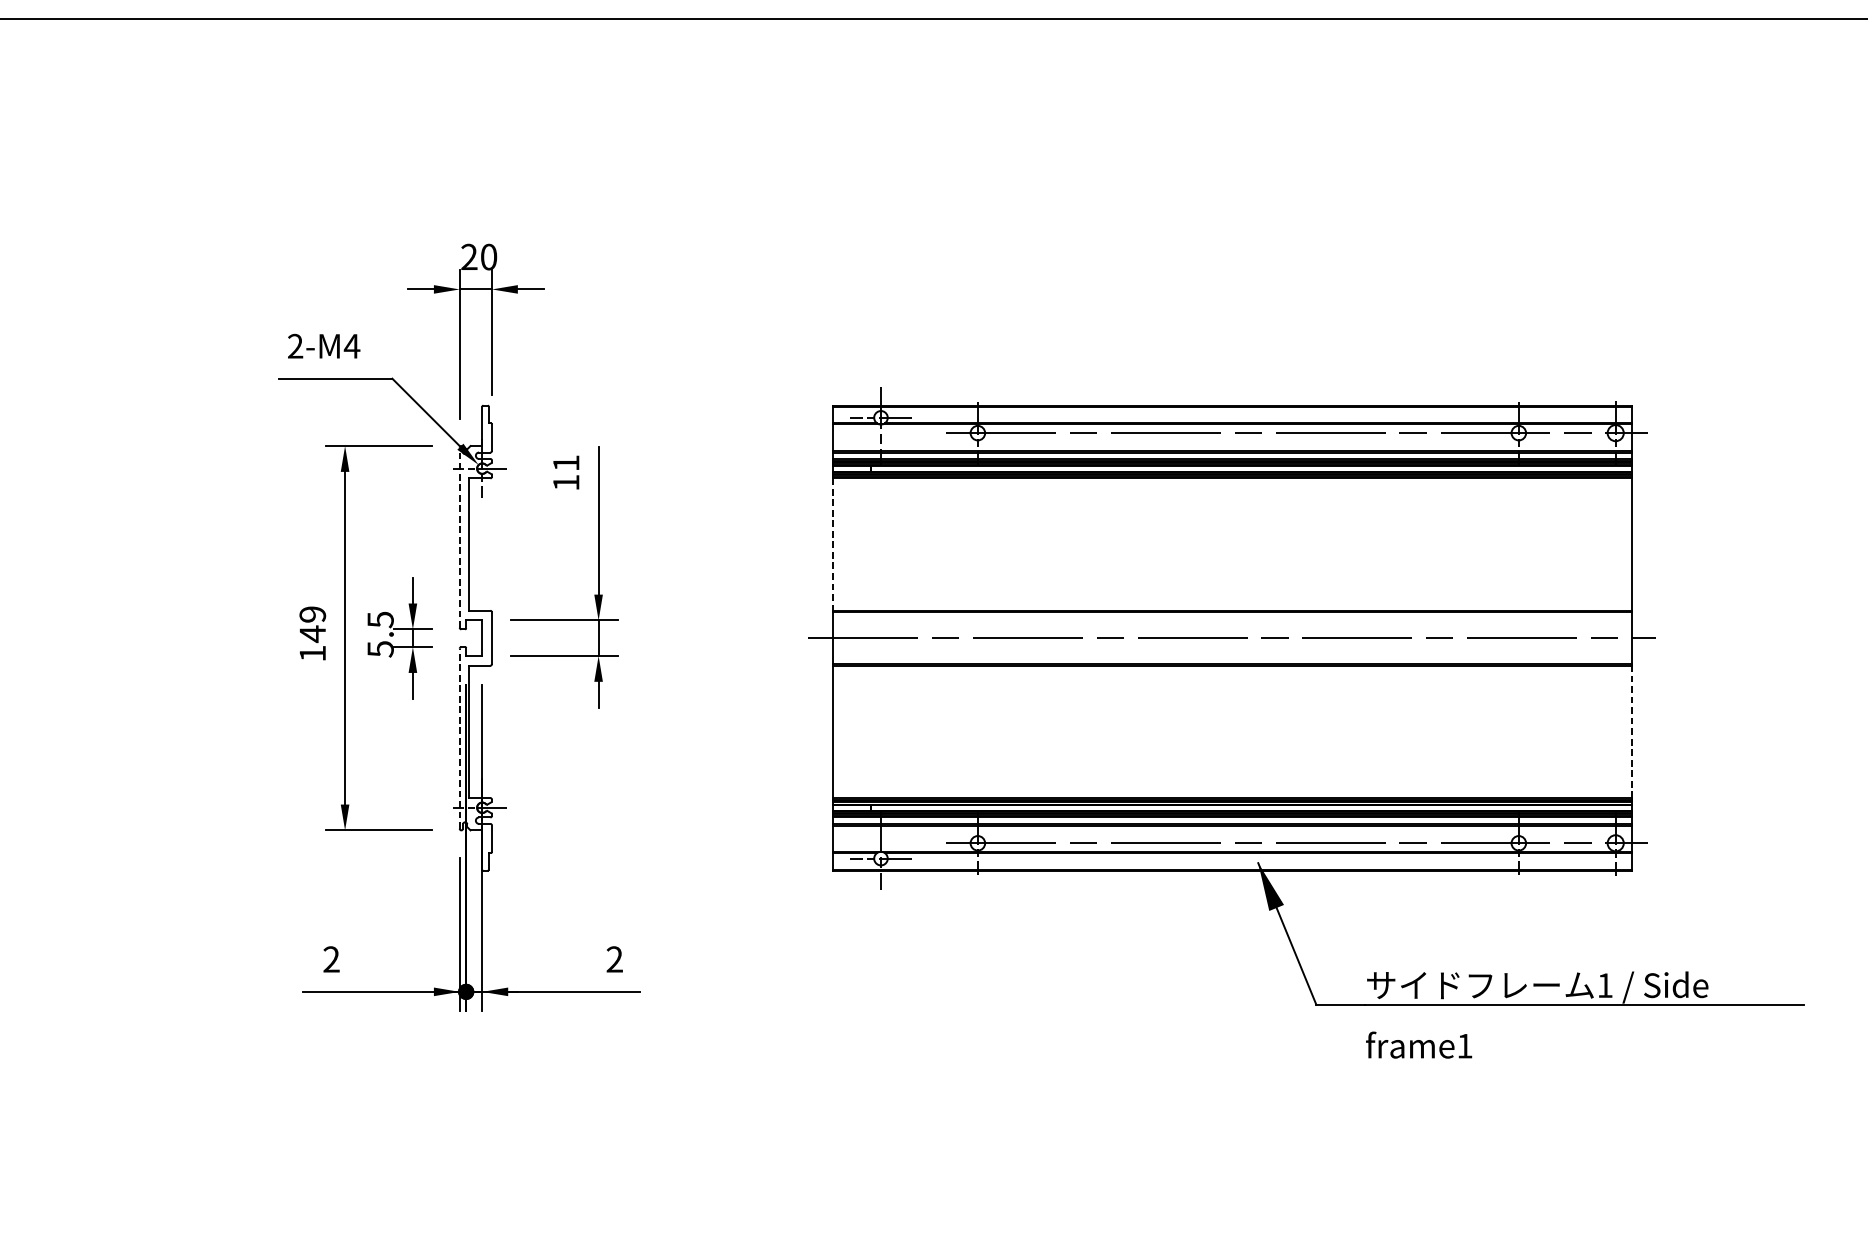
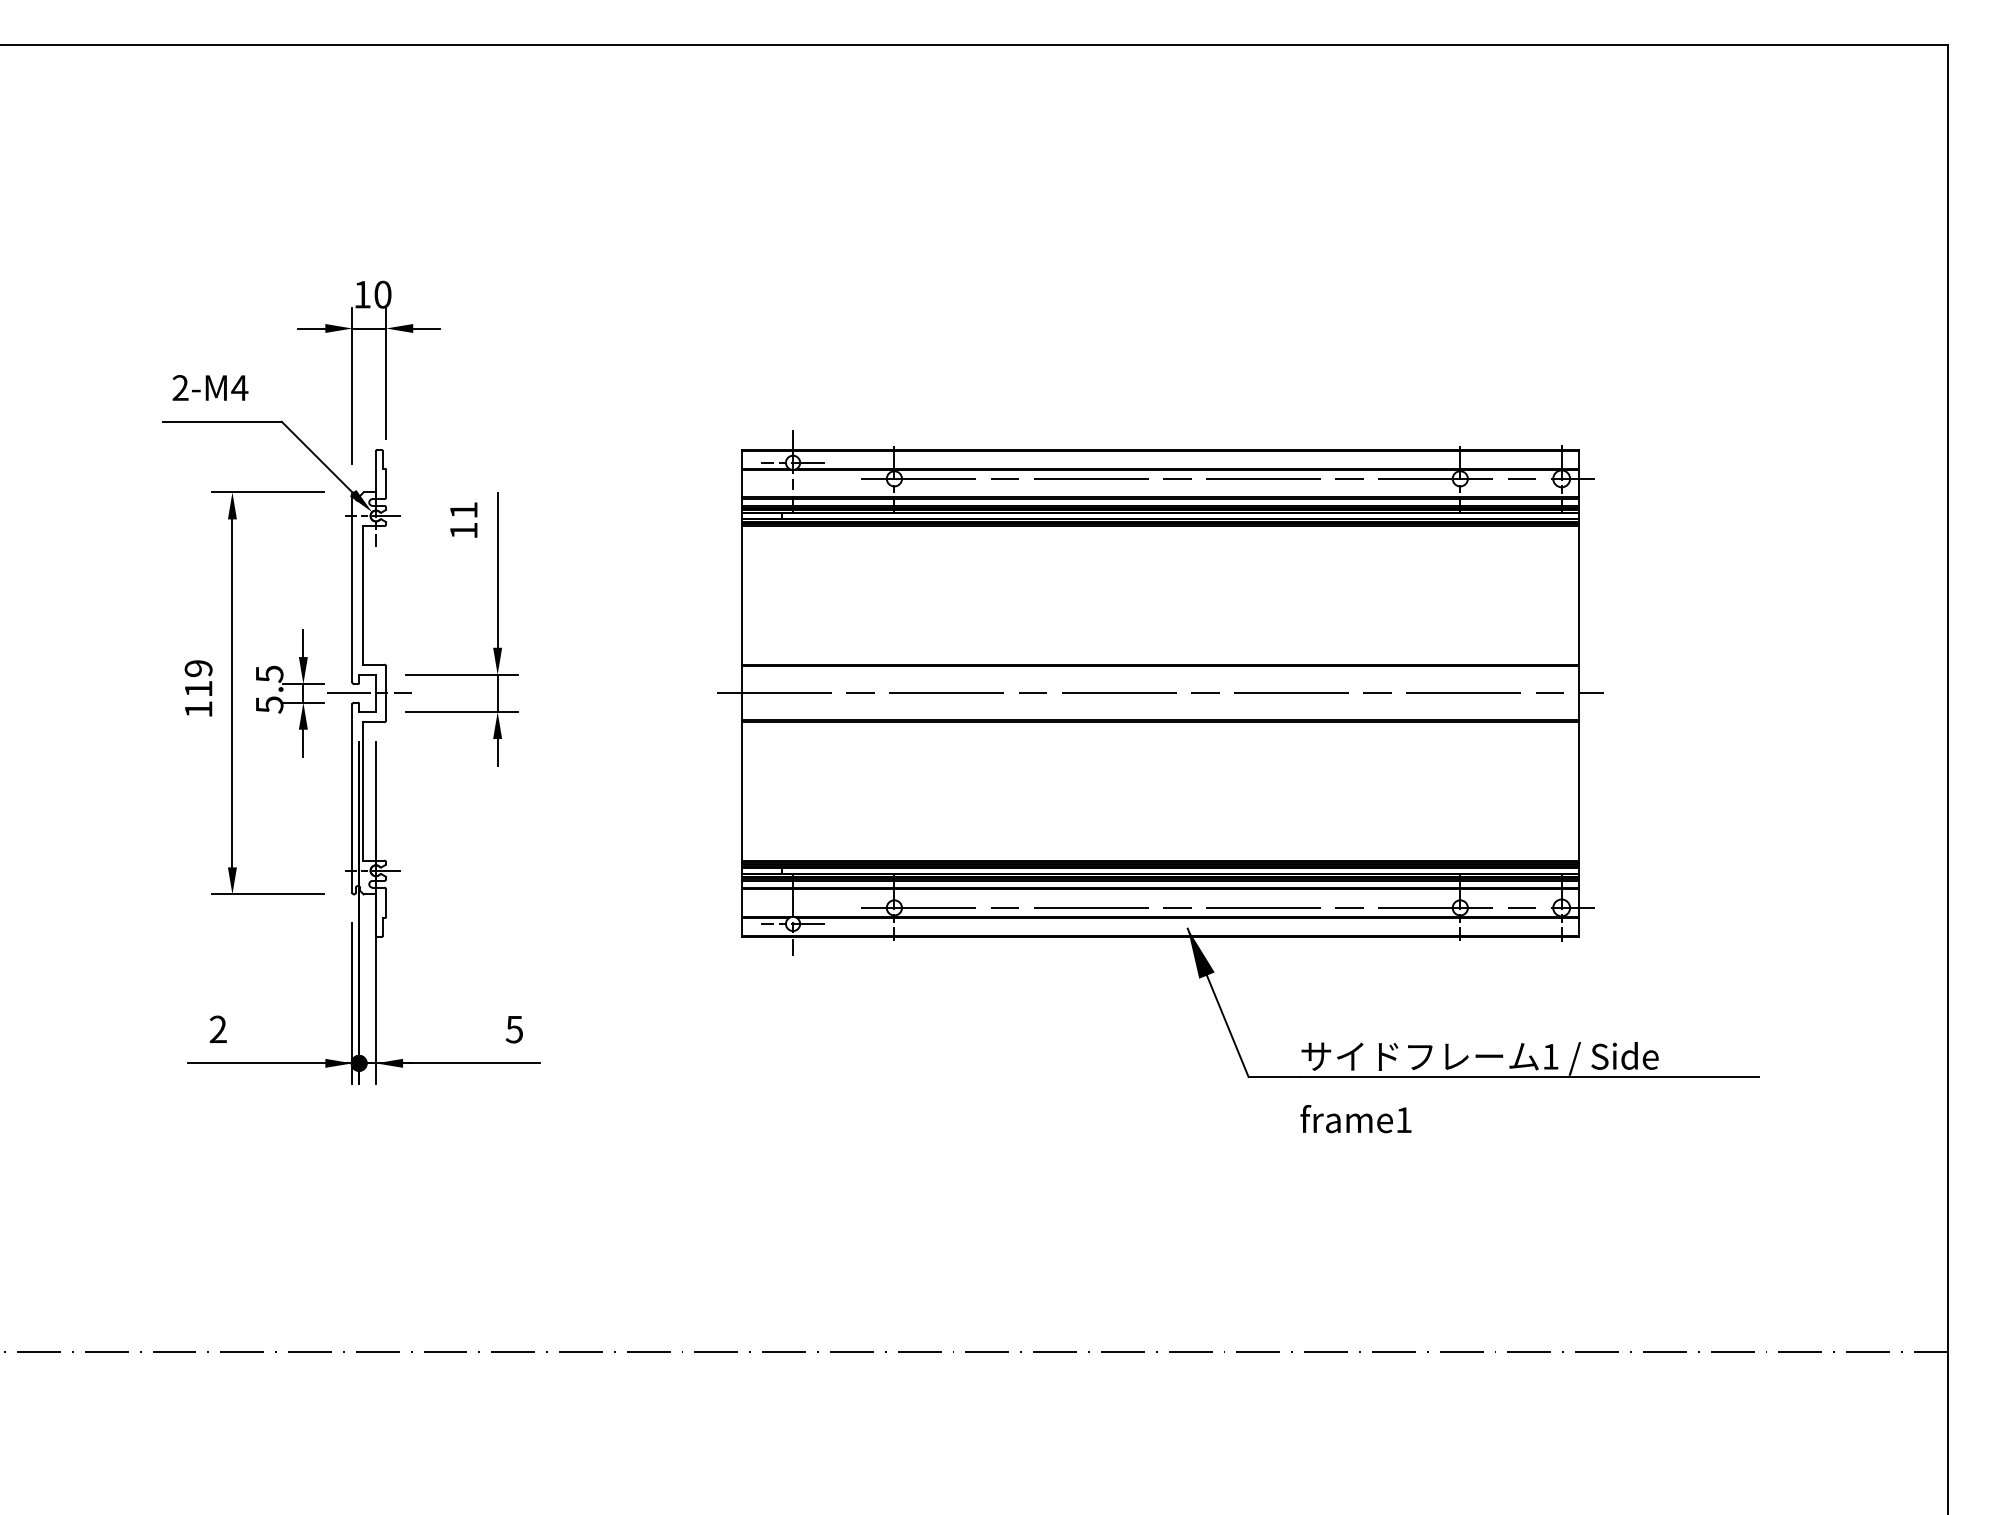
text: (469, 256) -> (362, 294), 20 -> 10
line: (459, 537) -> (352, 587), dashed -> solid
line: (832, 544) -> (742, 595), dashed -> solid
text: (312, 634) -> (198, 689), 149 -> 119
line: (476, 638) -> (369, 693), added
line: (1631, 731) -> (1578, 790), dashed -> solid
line: (459, 738) -> (352, 798), dashed -> solid
text: (614, 959) -> (514, 1029), 2 -> 5

